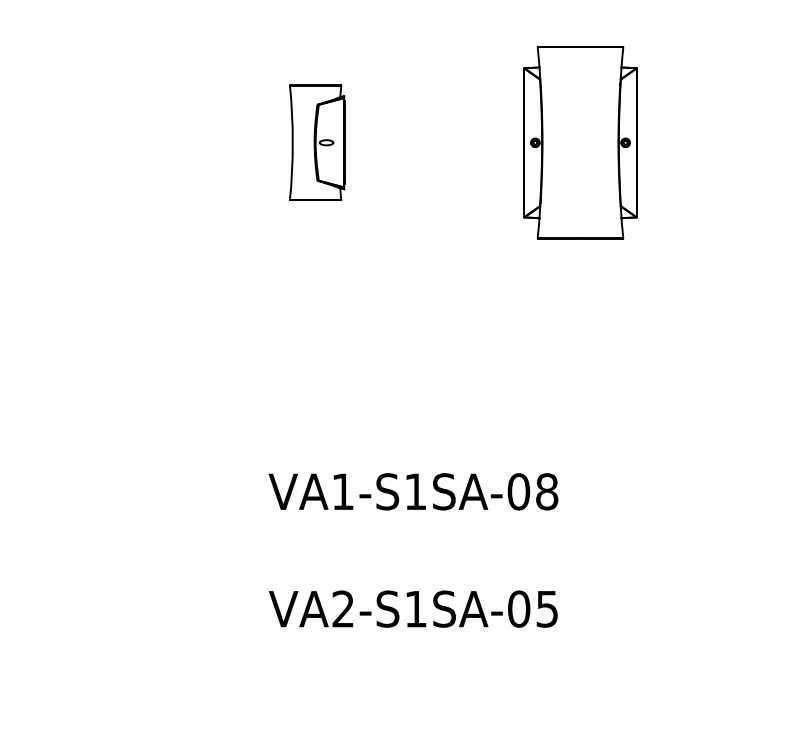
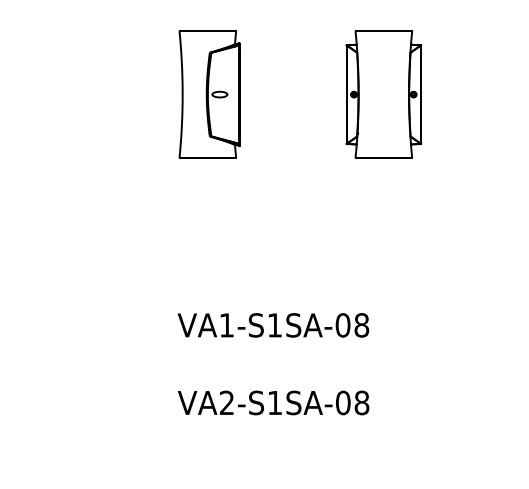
part: (316, 142) -> (209, 94), size x1.67
text: (546, 608) -> (361, 402), VA2-S1SA-05 -> VA2-S1SA-08

